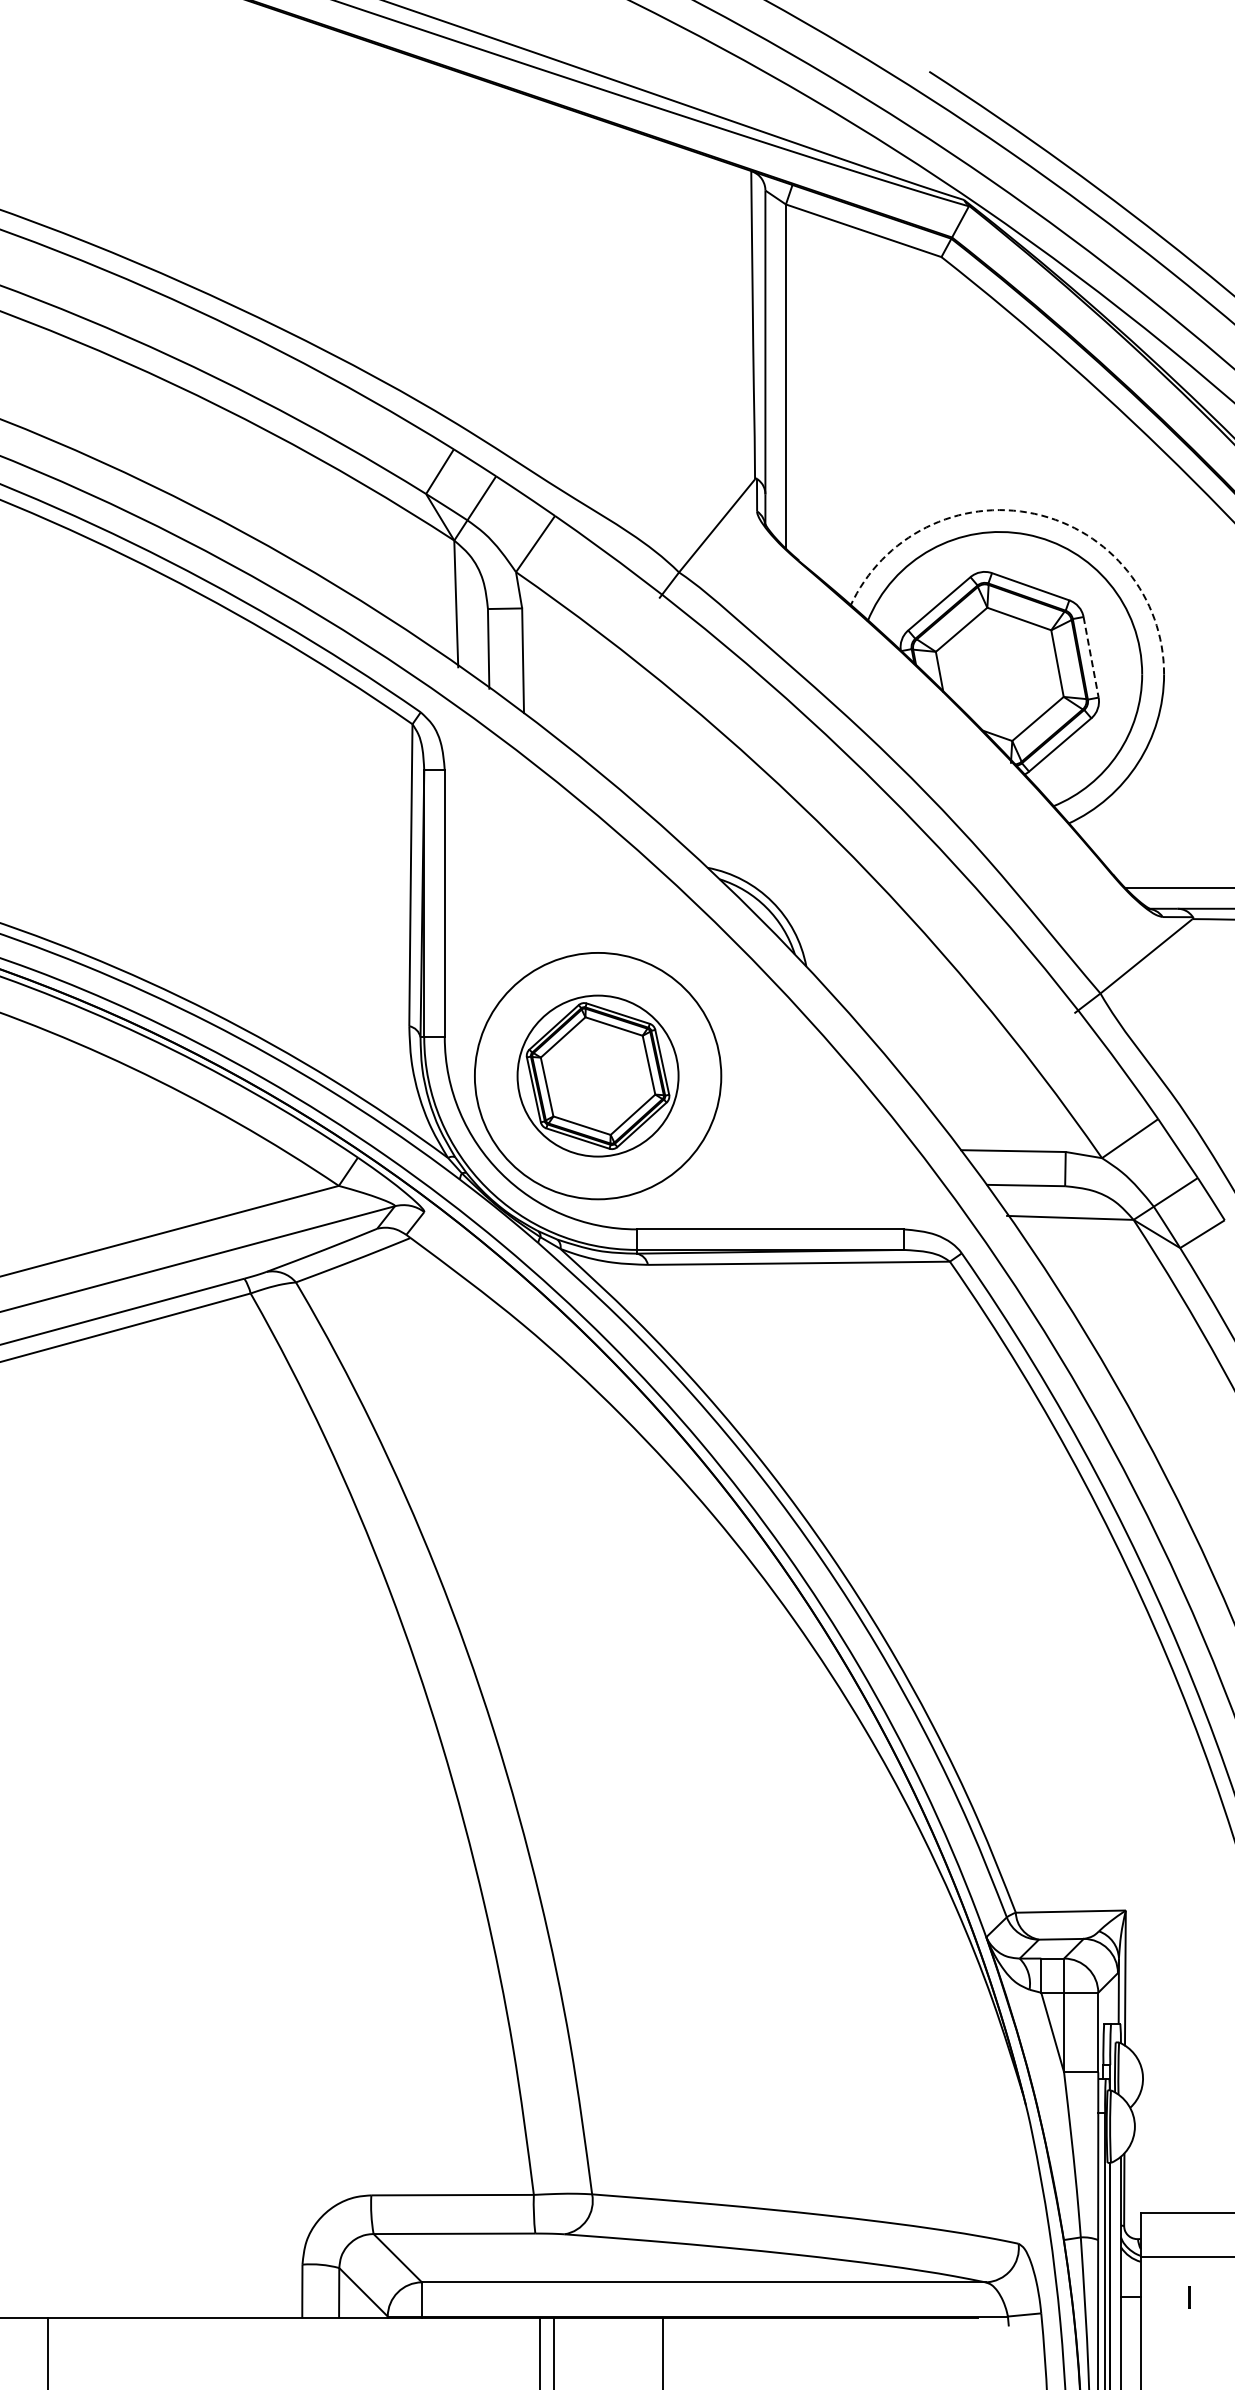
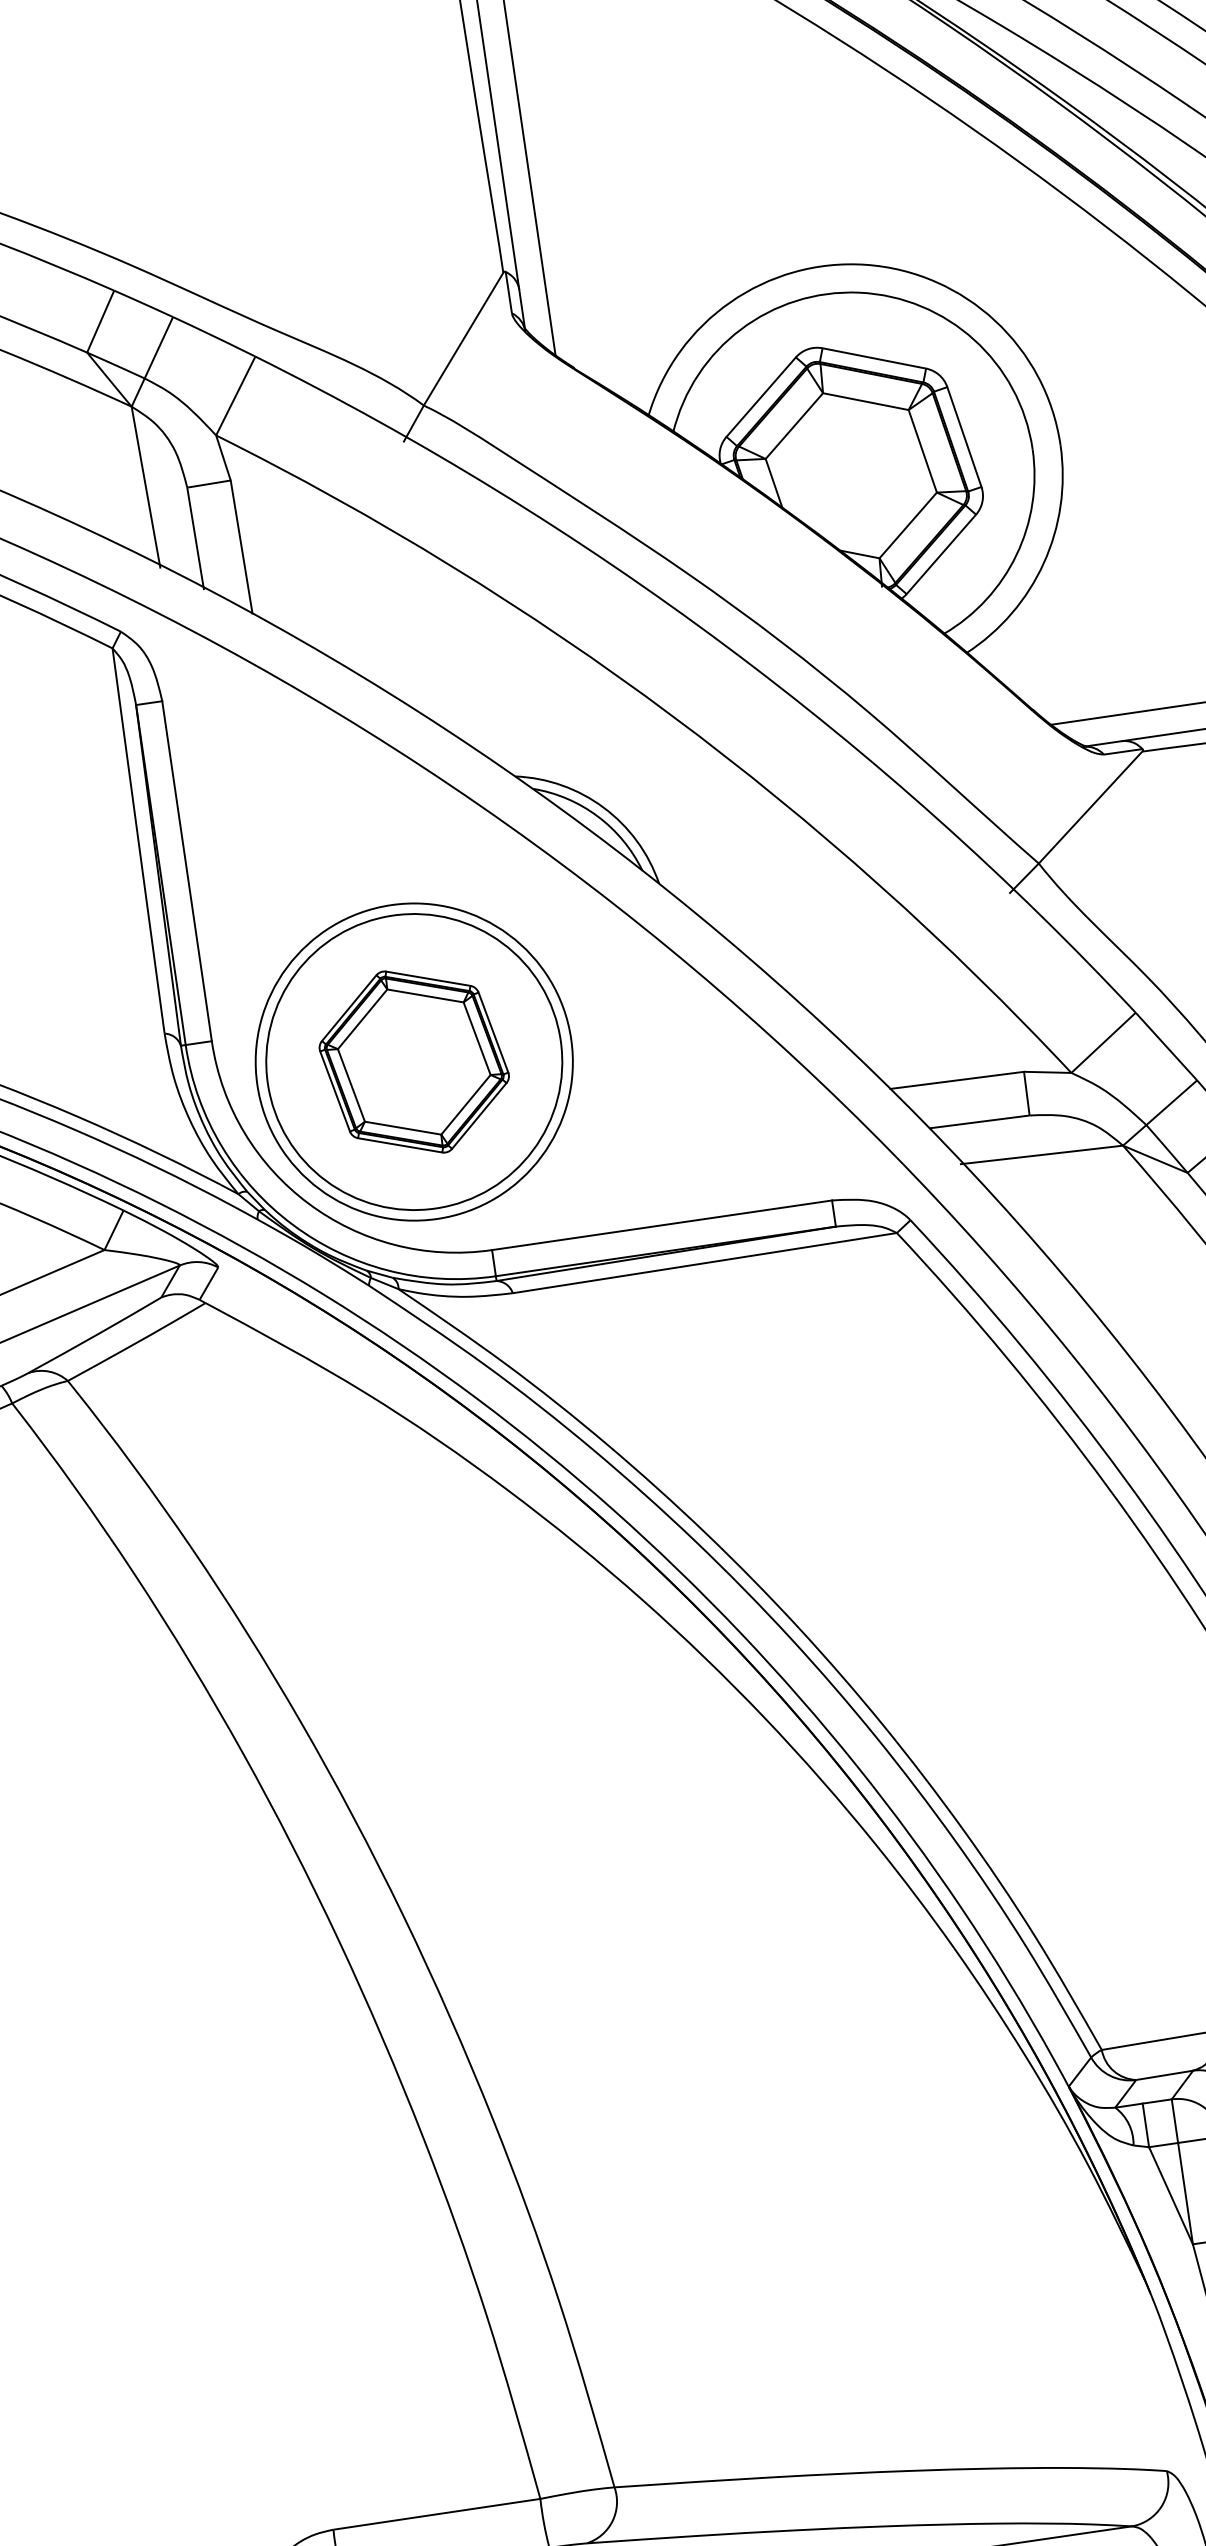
arc: (1034, 513) -> (865, 264), dashed -> solid
line: (1091, 657) -> (964, 437), dashed -> solid
circle: (598, 1076) -> (414, 1062), size x1.43

